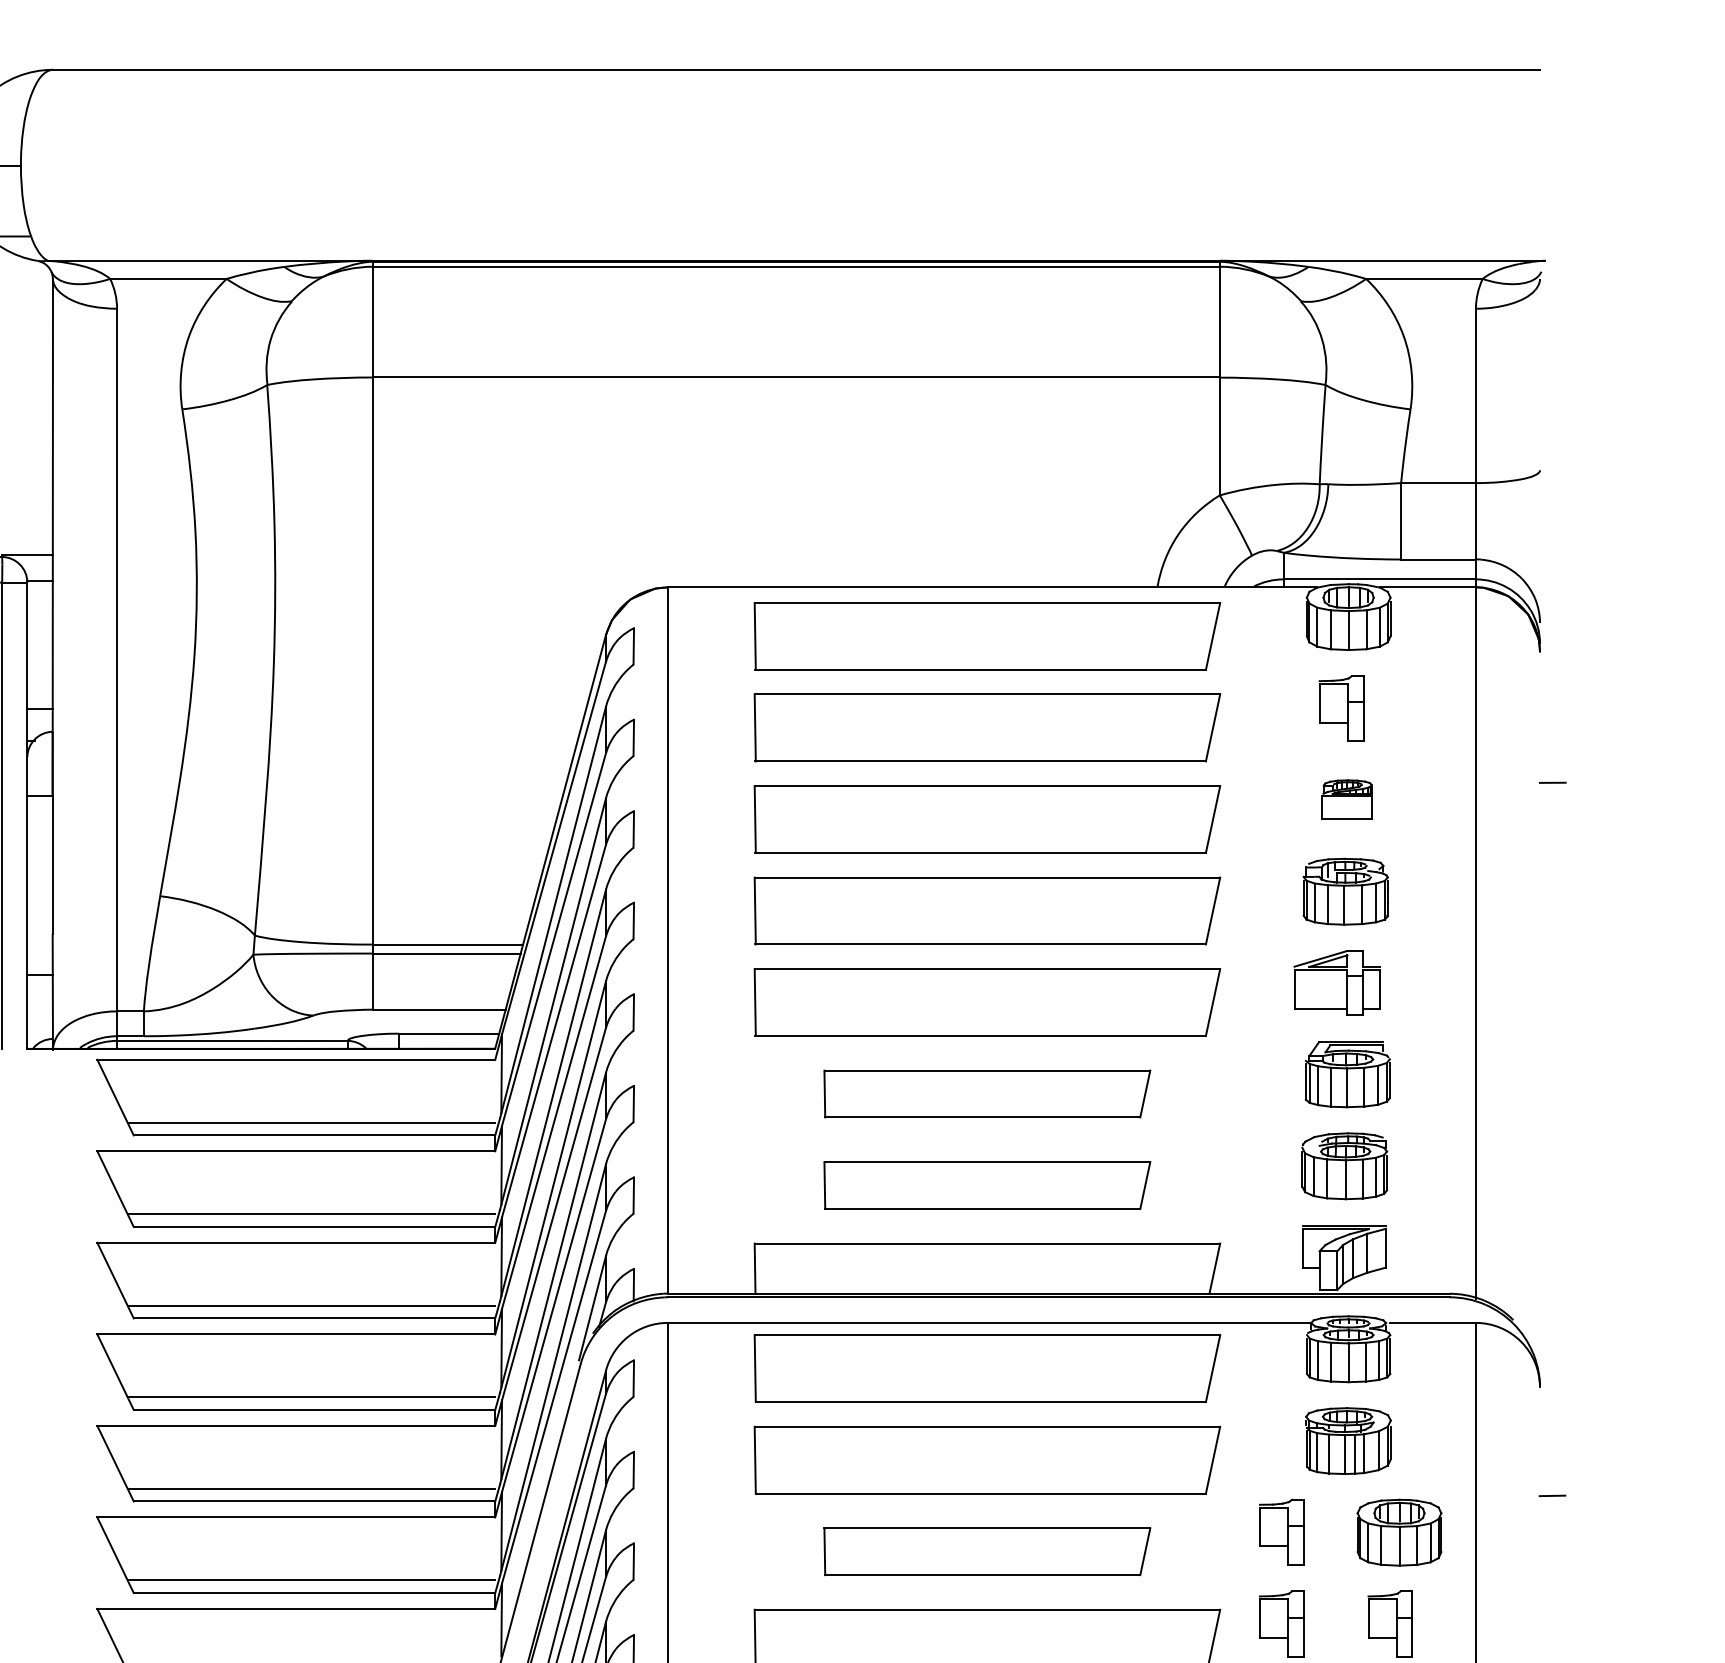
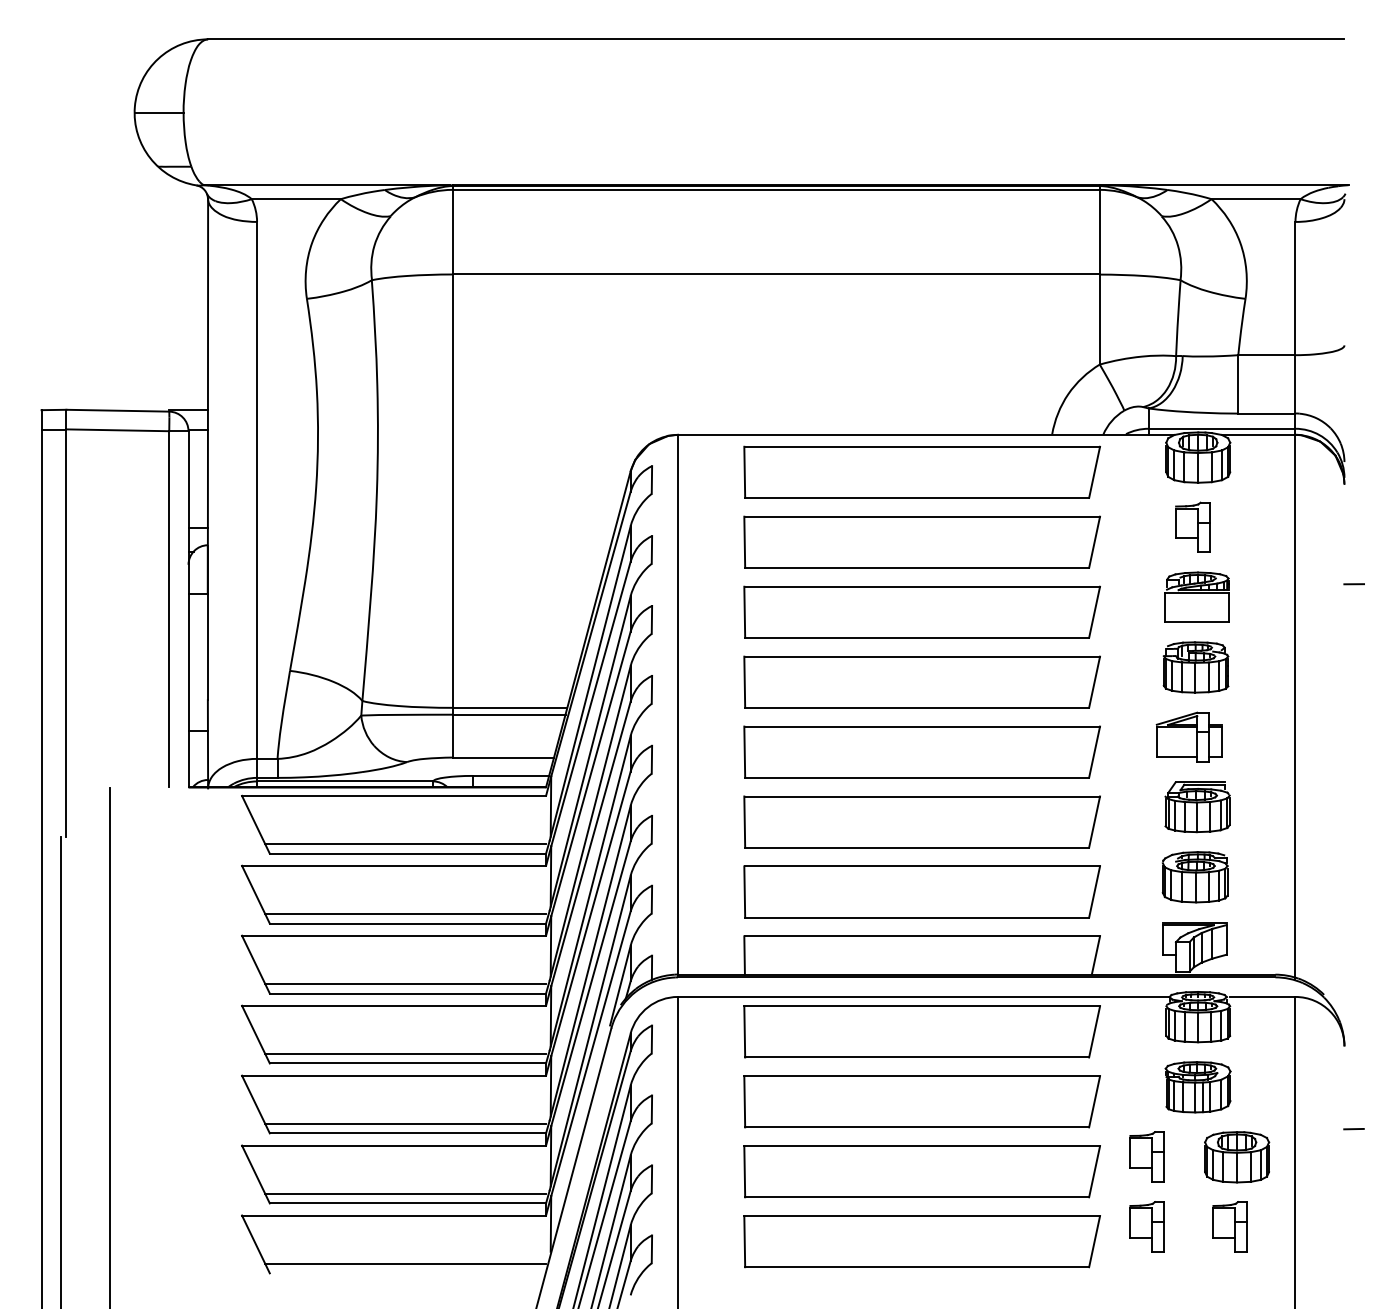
part: (1346, 798) -> (1196, 596), size x1.67
part: (986, 1093) -> (921, 821), size x1.43
part: (986, 1184) -> (921, 891), size x1.43
part: (986, 1551) -> (921, 1171), size x1.43

